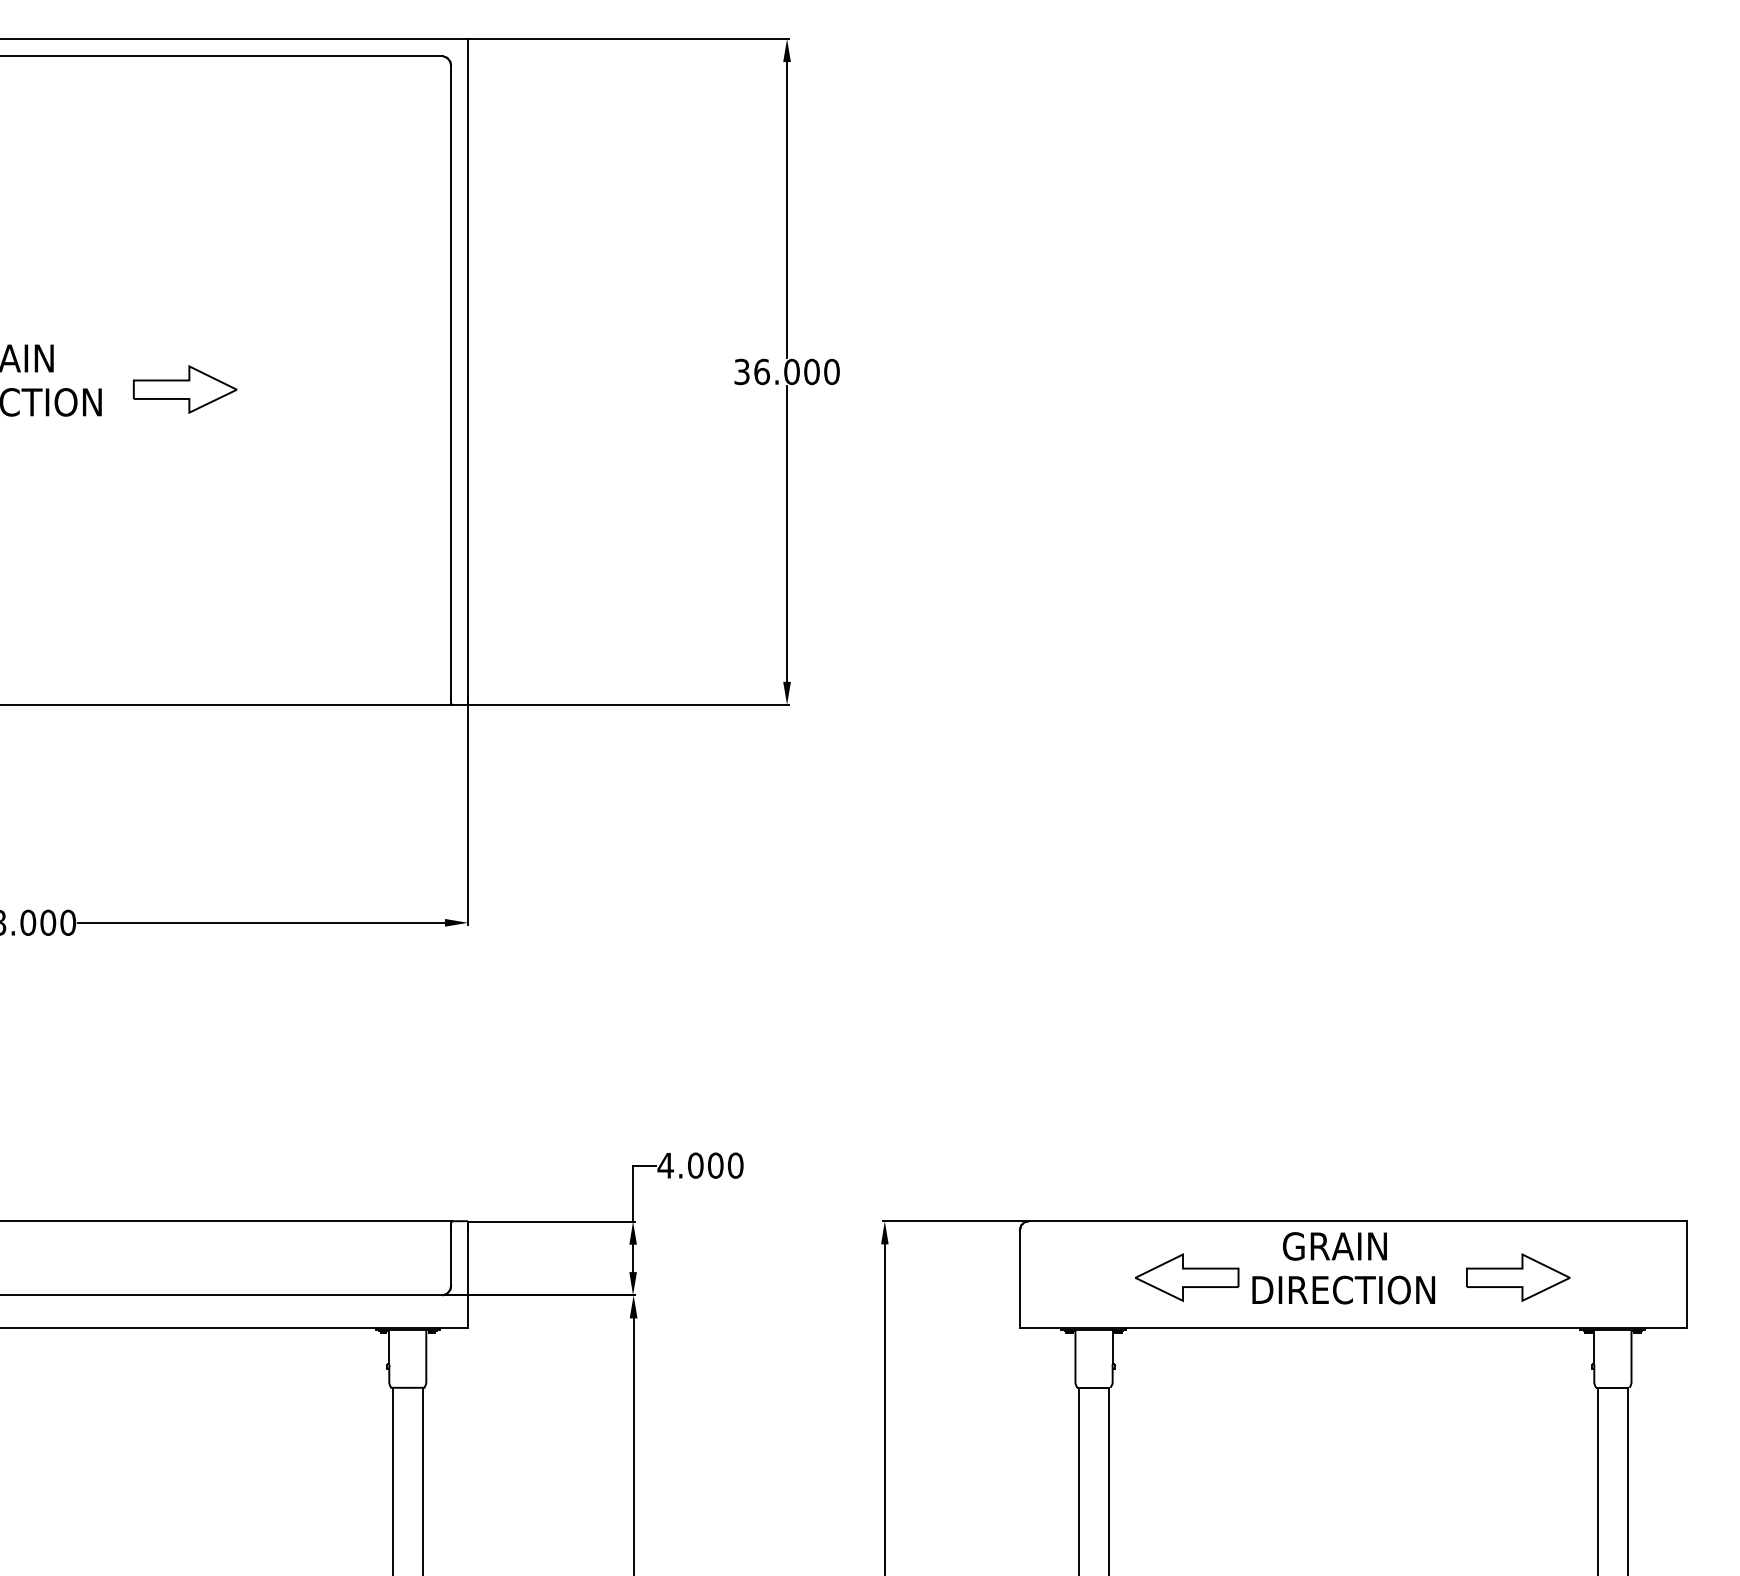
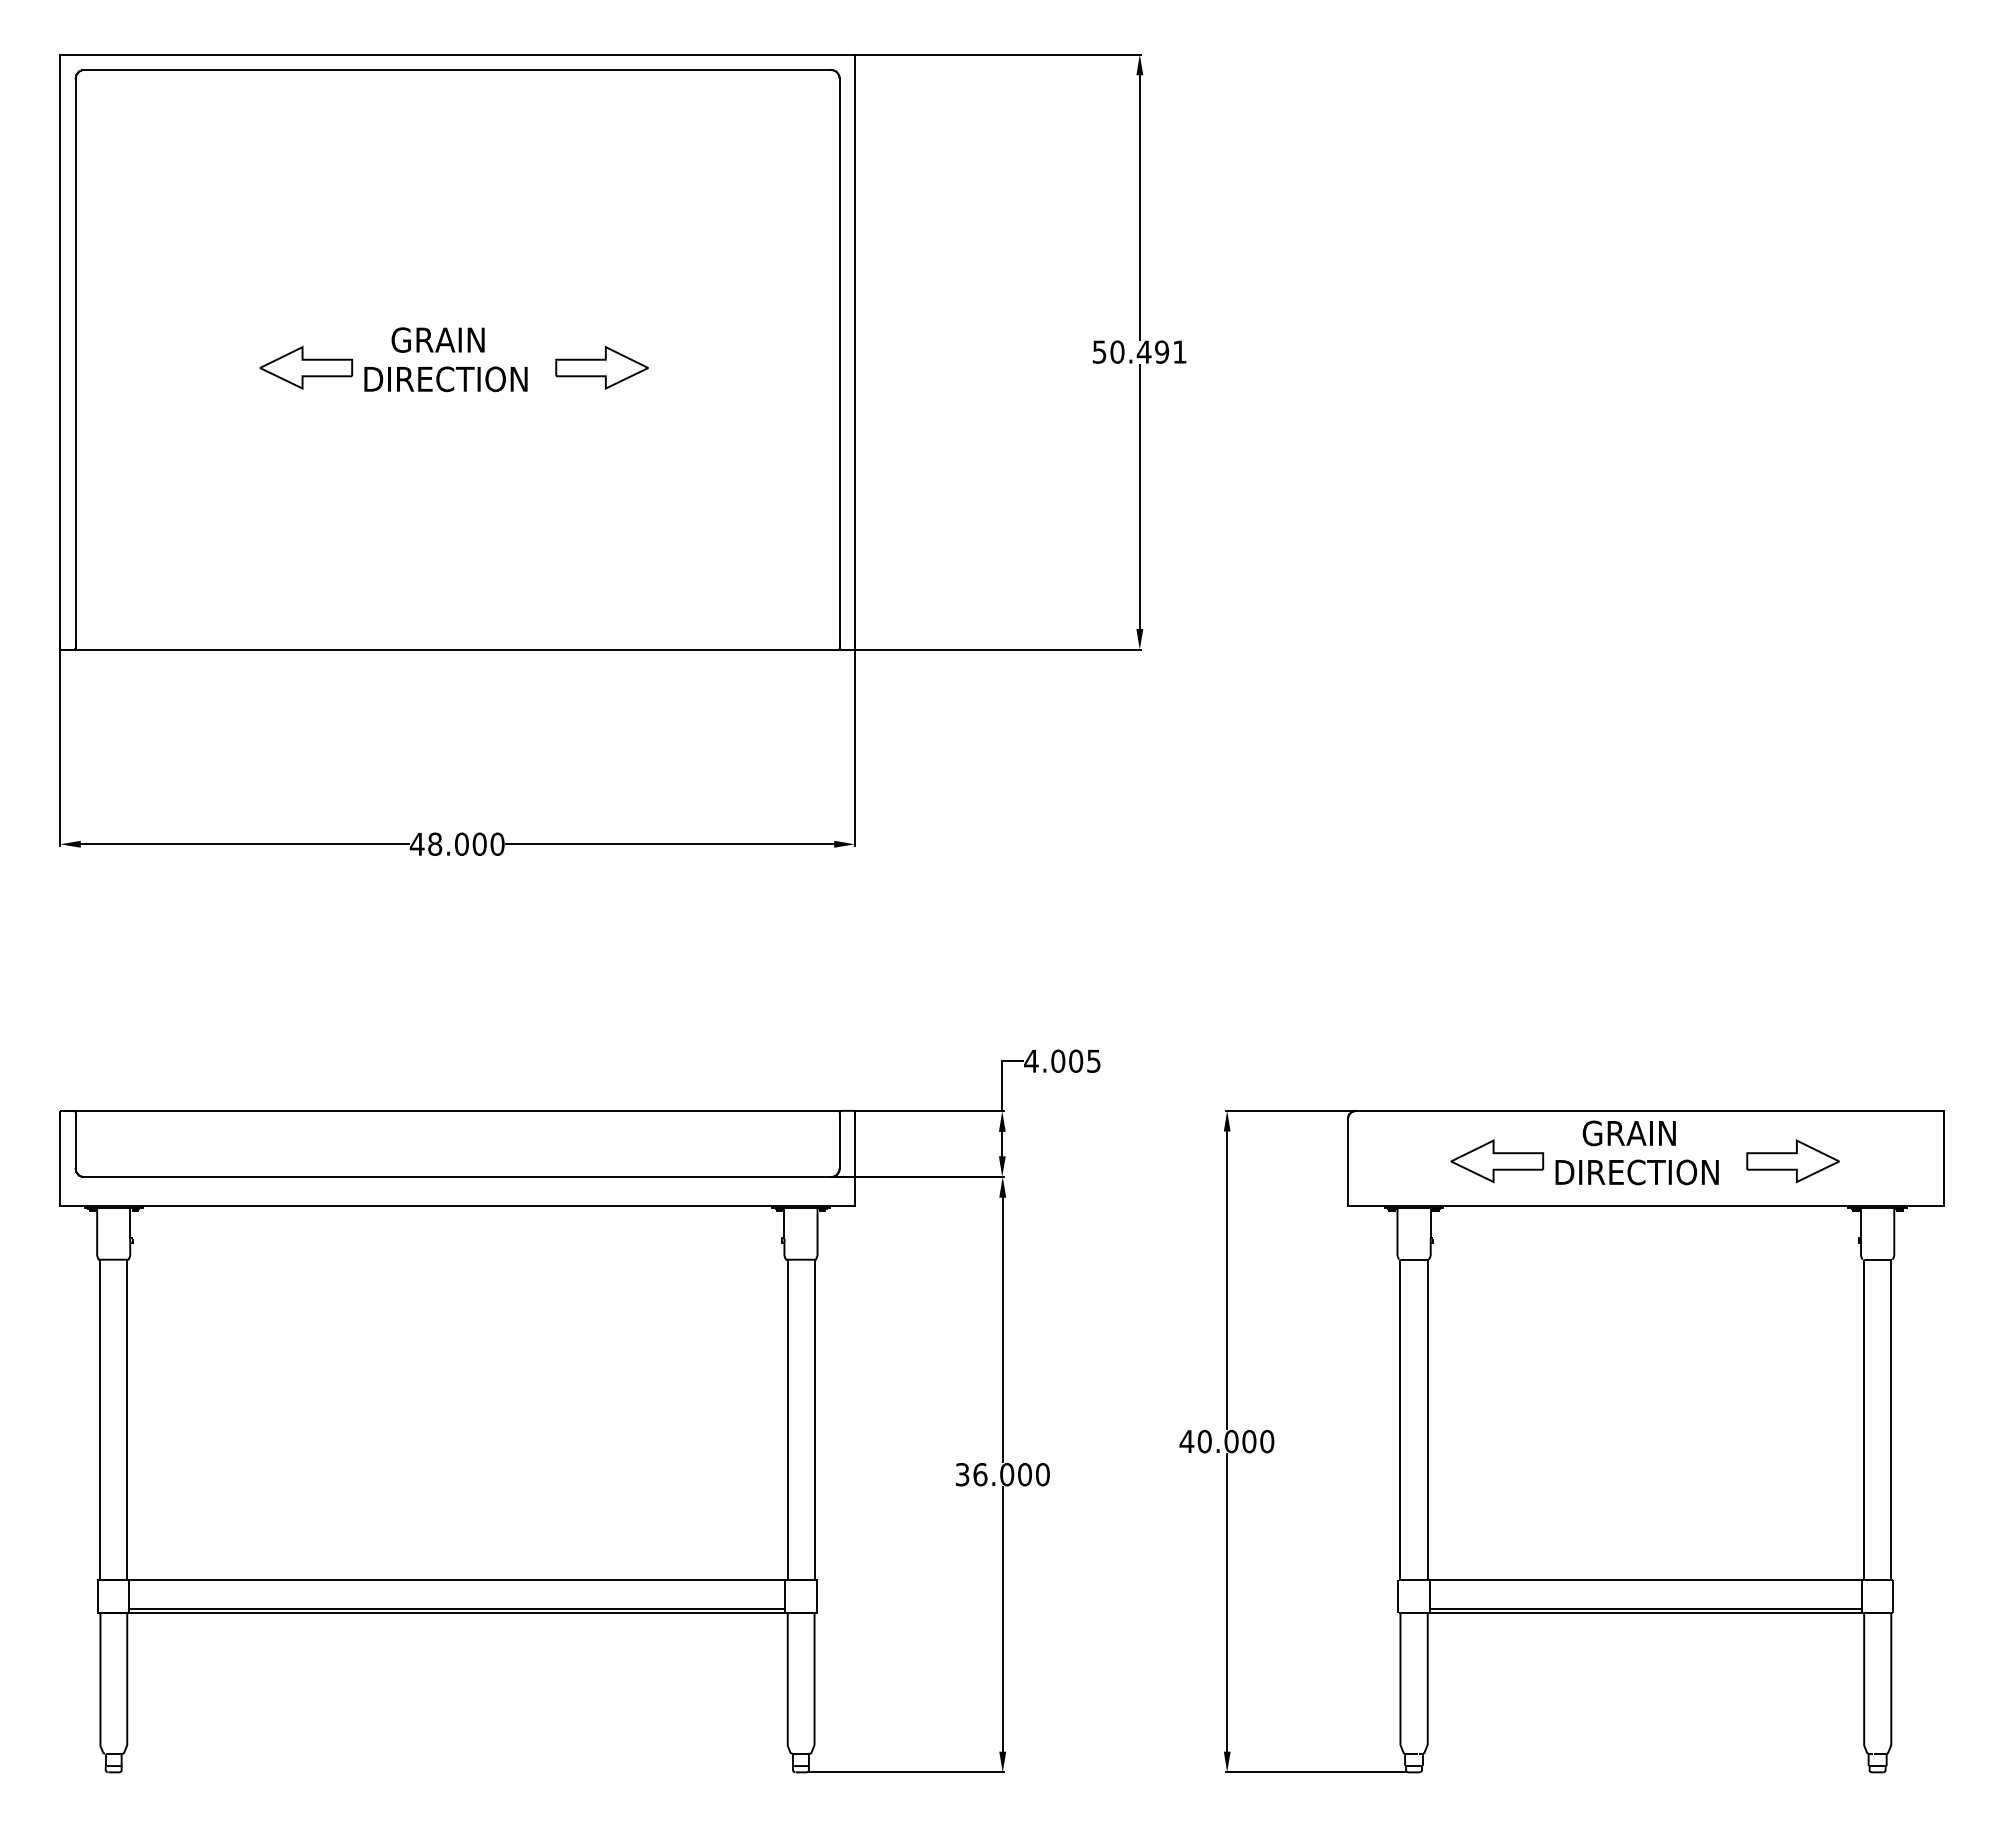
text: (786, 371) -> (1139, 351), 36.000 -> 50.491
text: (735, 1164) -> (1093, 1060), 4.000 -> 4.005

